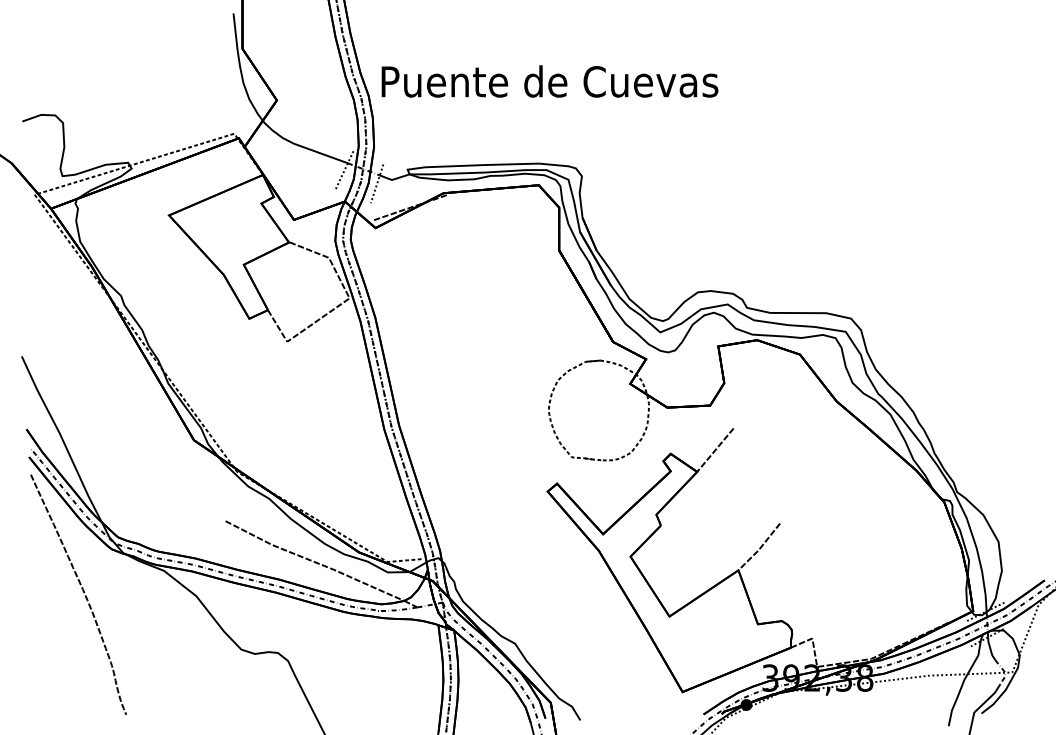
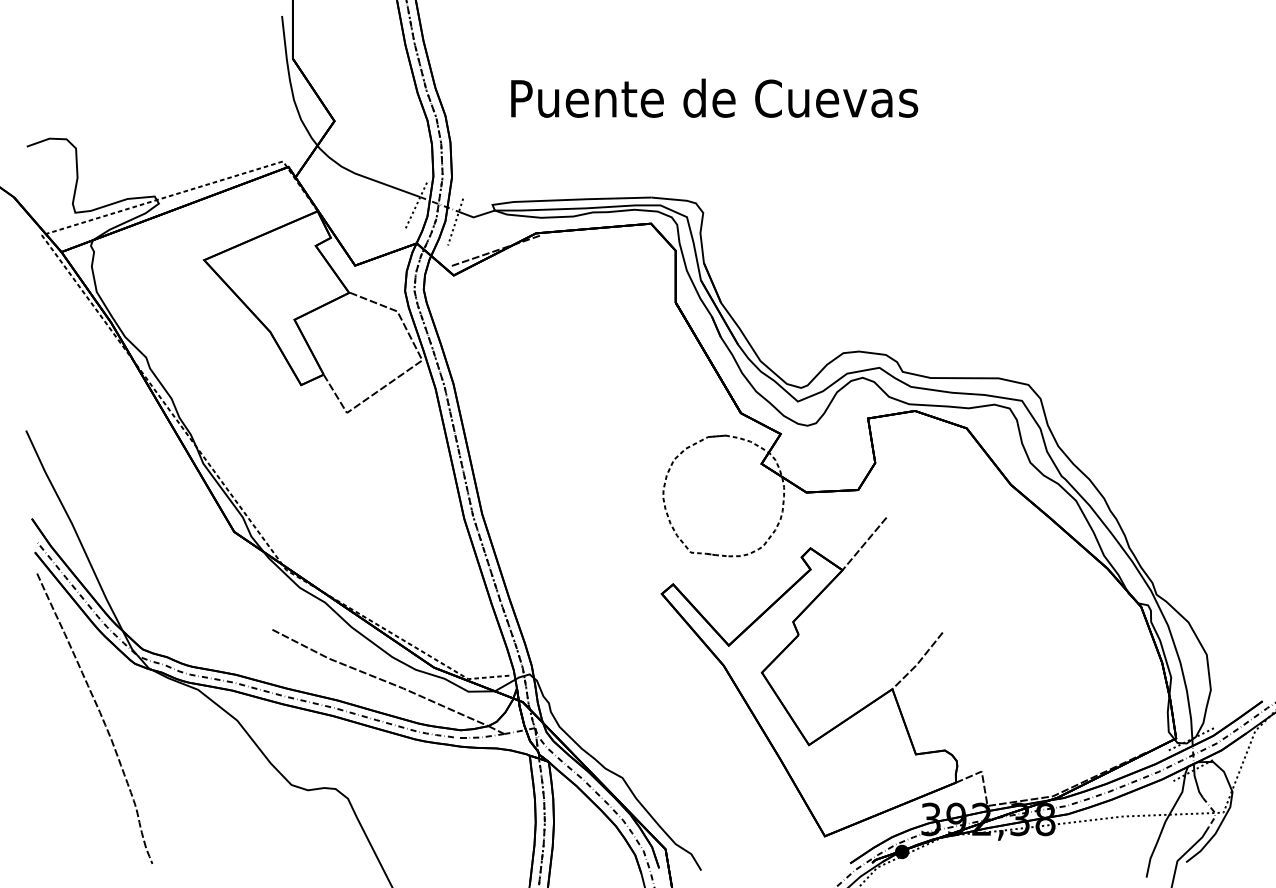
text: (549, 80) -> (714, 97), moved

